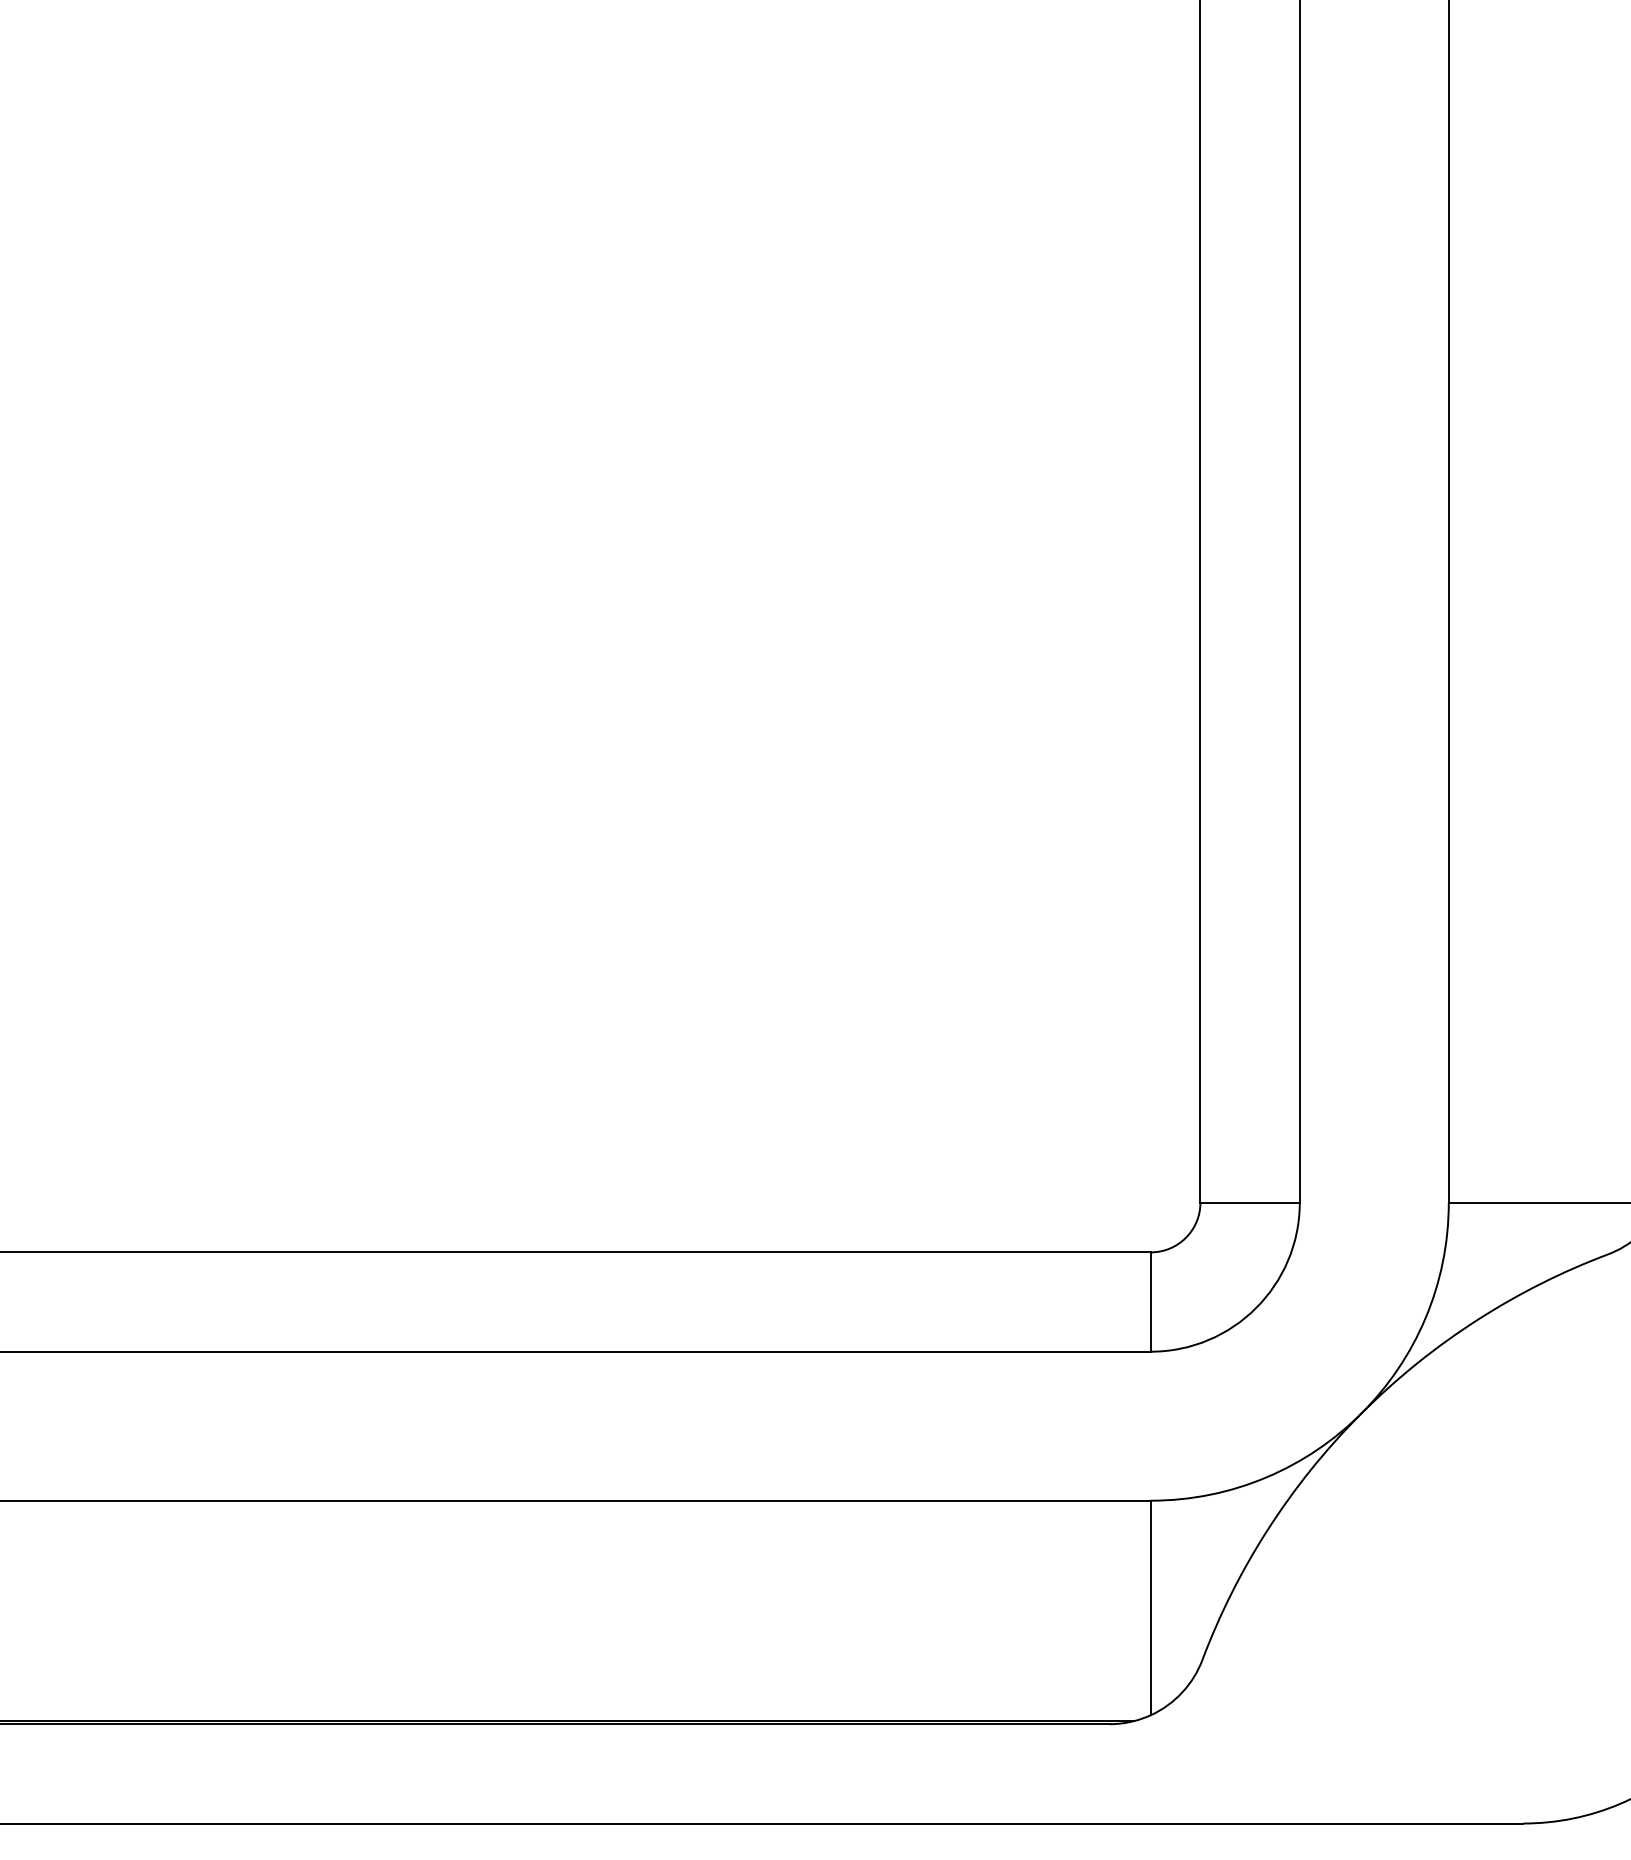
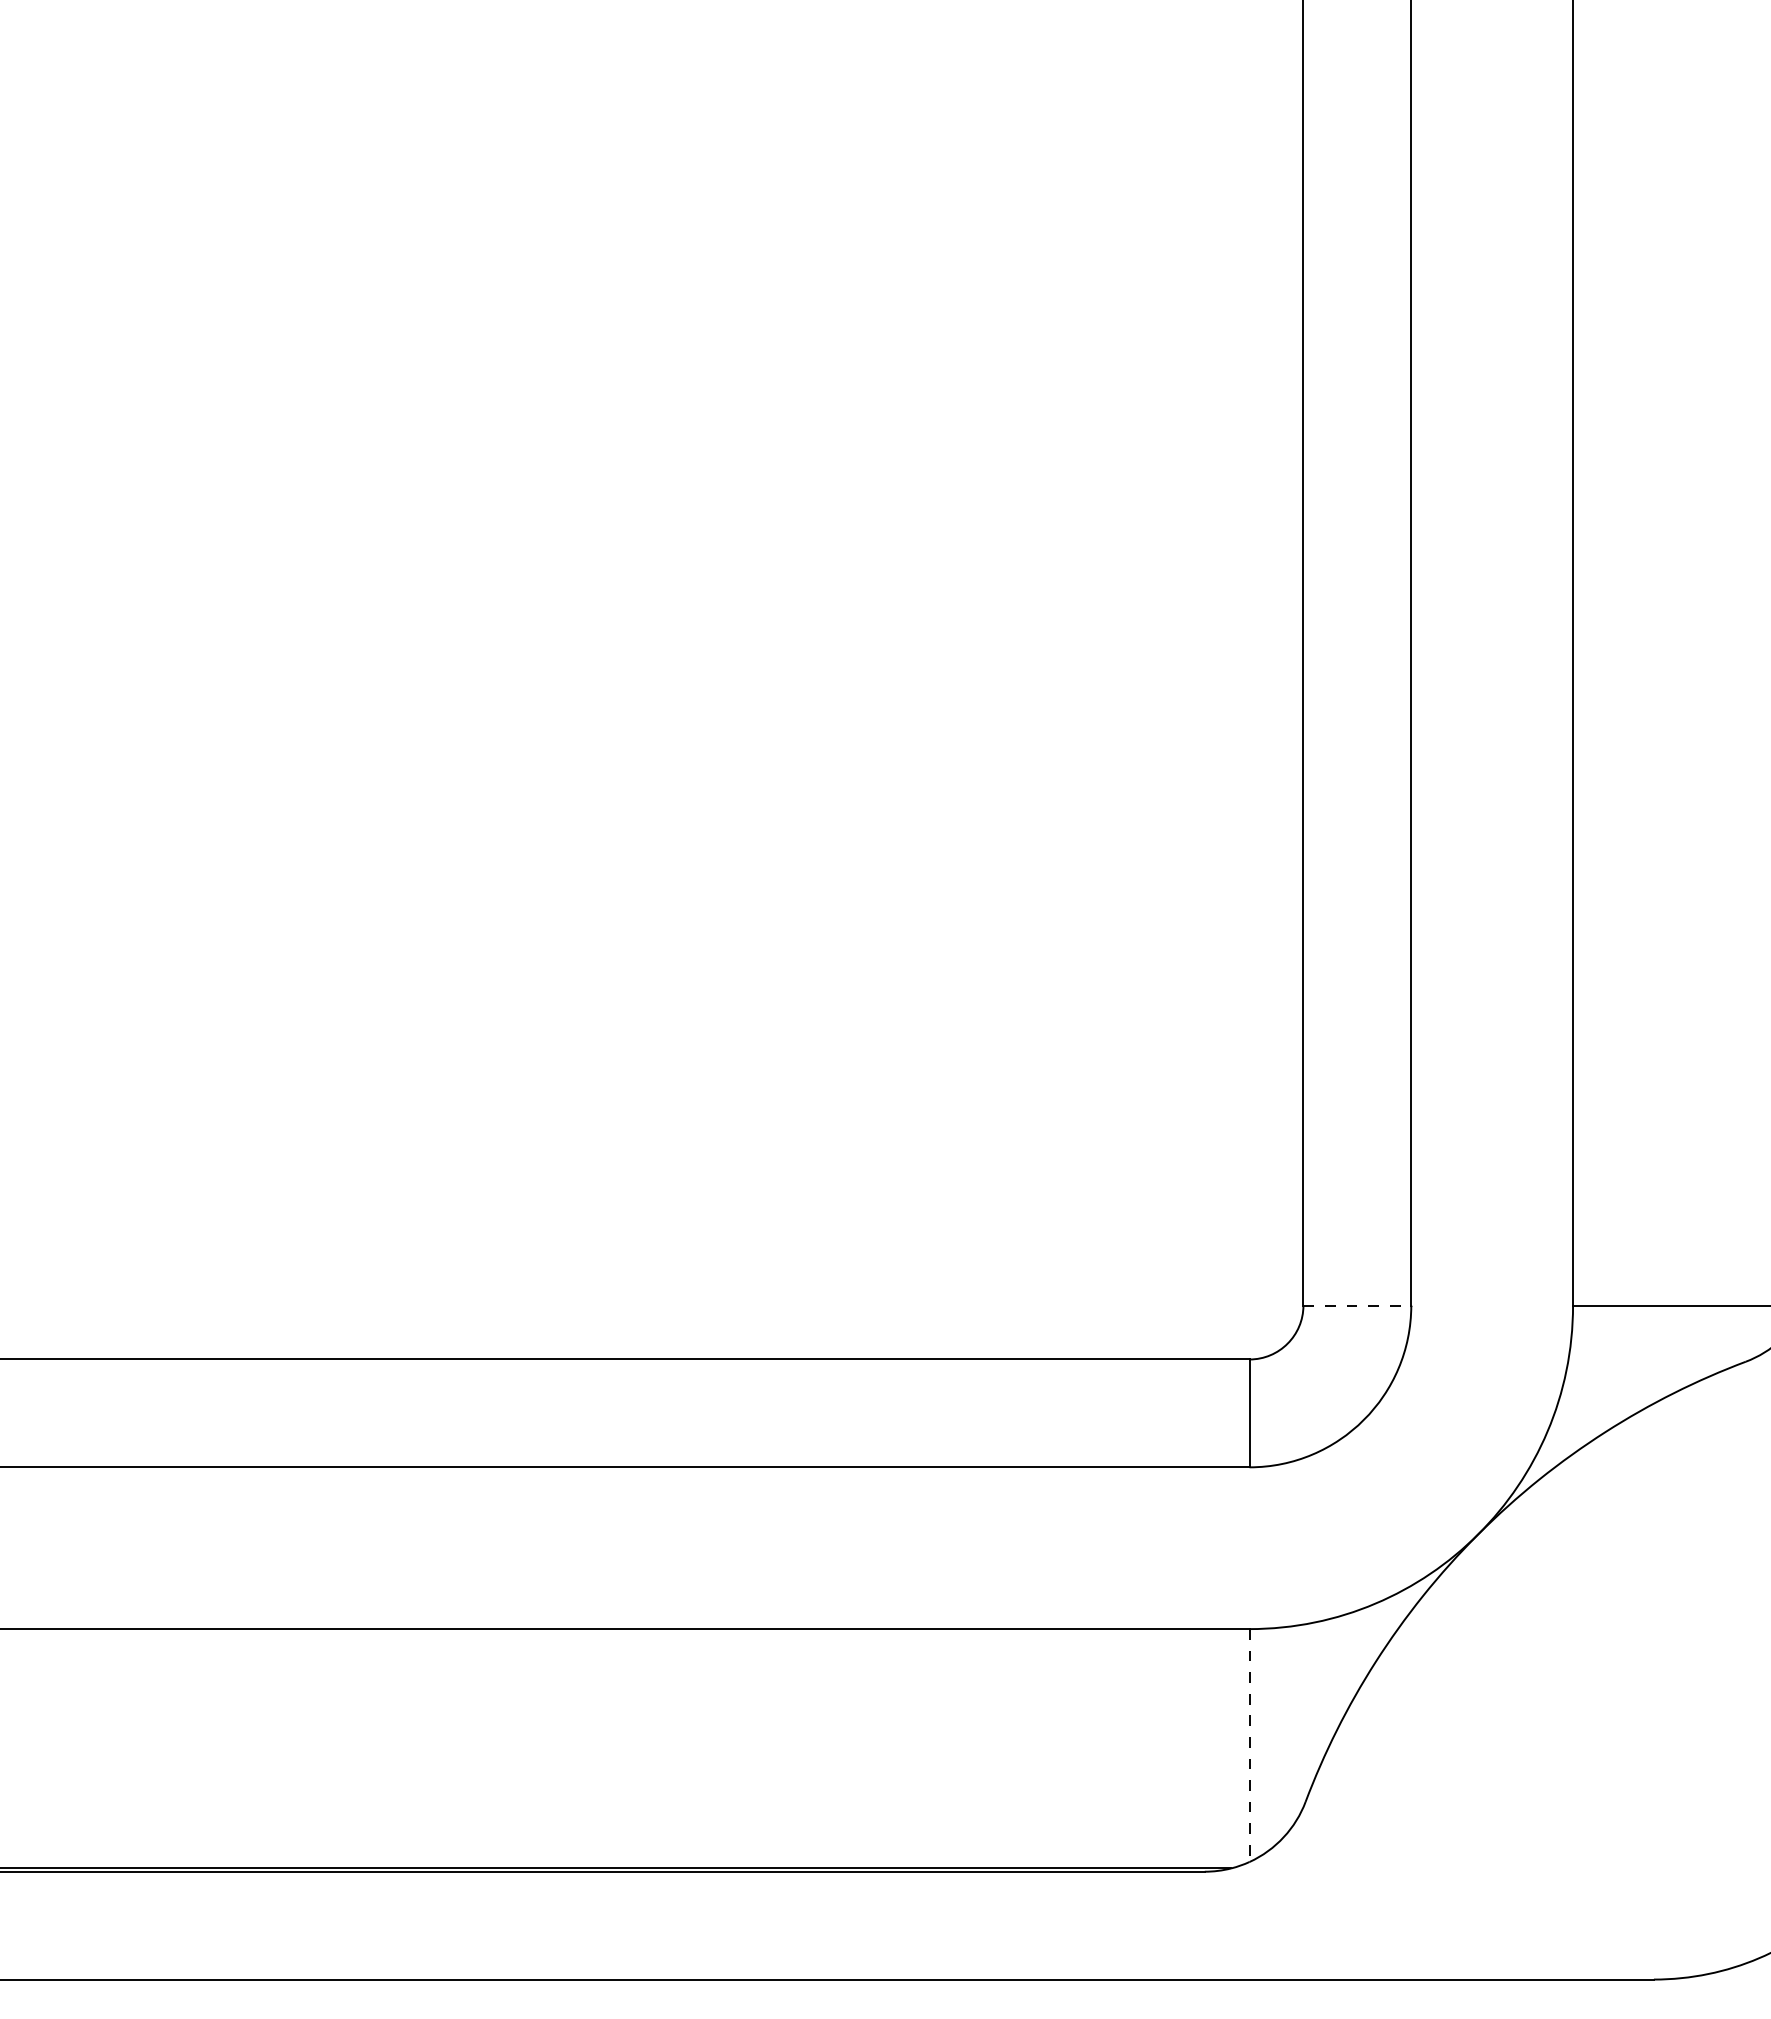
line: (1250, 1202) -> (1357, 1305), solid -> dashed
line: (1150, 1608) -> (1249, 1746), solid -> dashed

